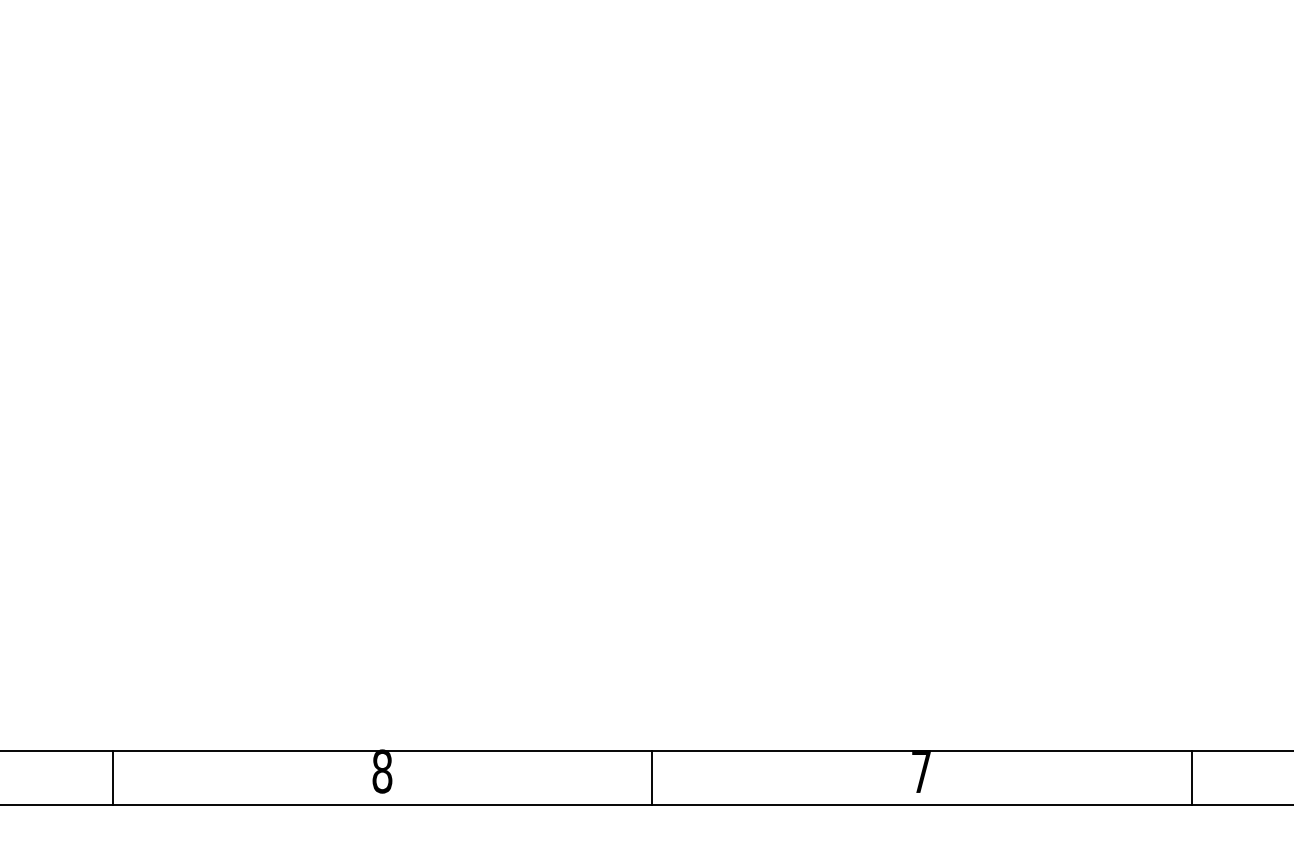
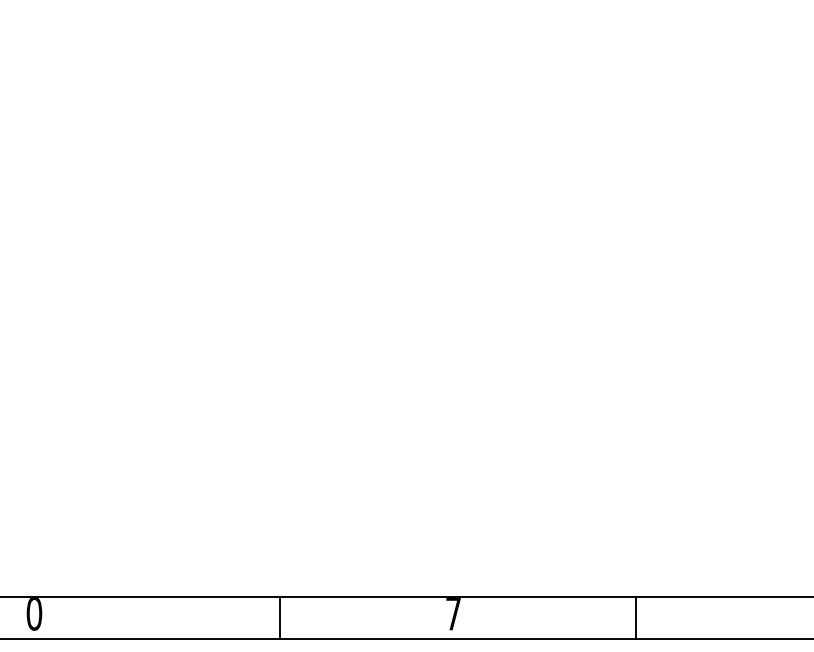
text: (382, 771) -> (34, 613), 8 -> 0
line: (652, 777) -> (280, 618), moved
line: (1191, 777) -> (635, 618), moved

